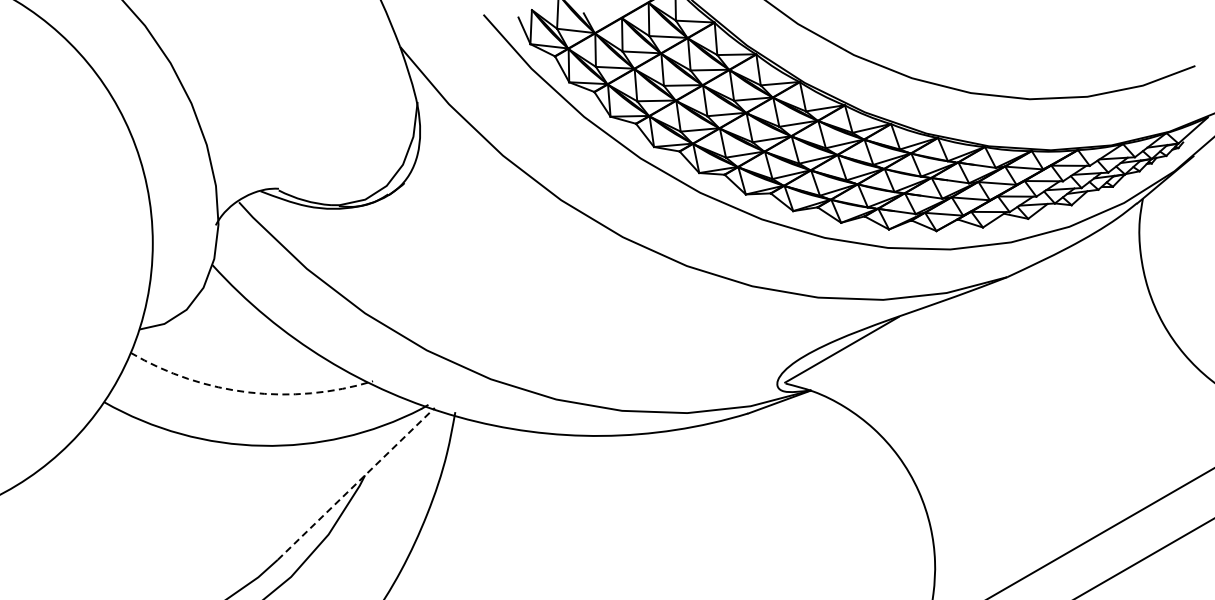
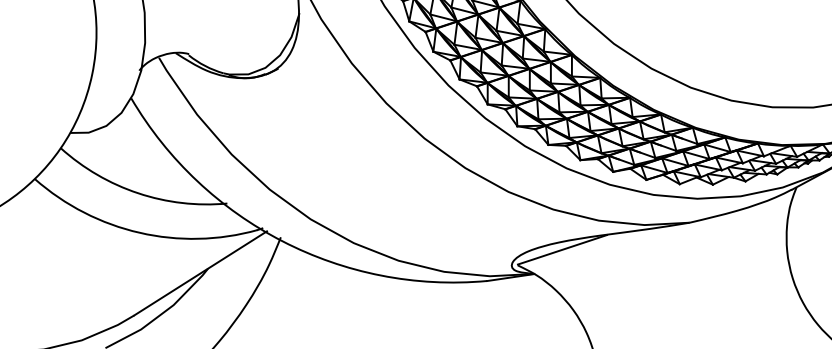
arc: (248, 392) -> (137, 193), dashed -> solid
line: (356, 483) -> (200, 273), dashed -> solid

